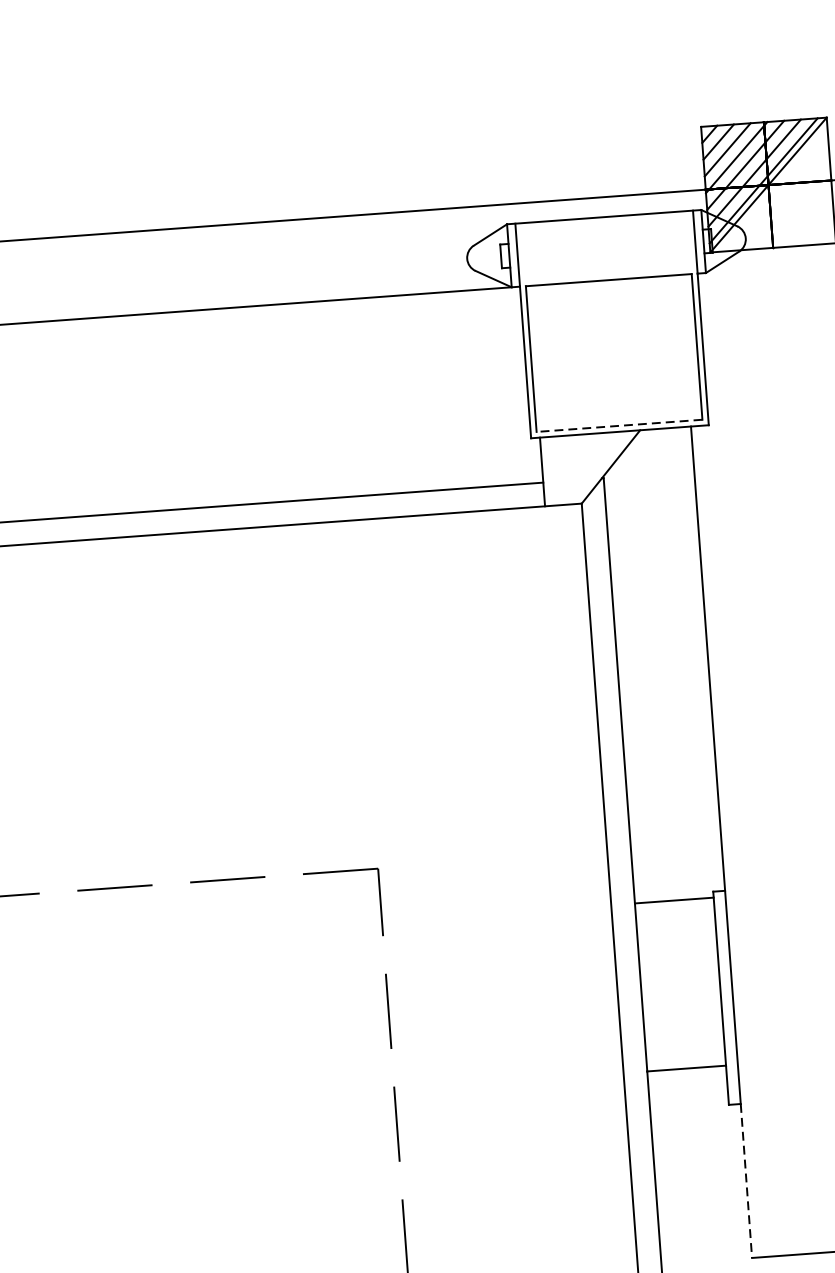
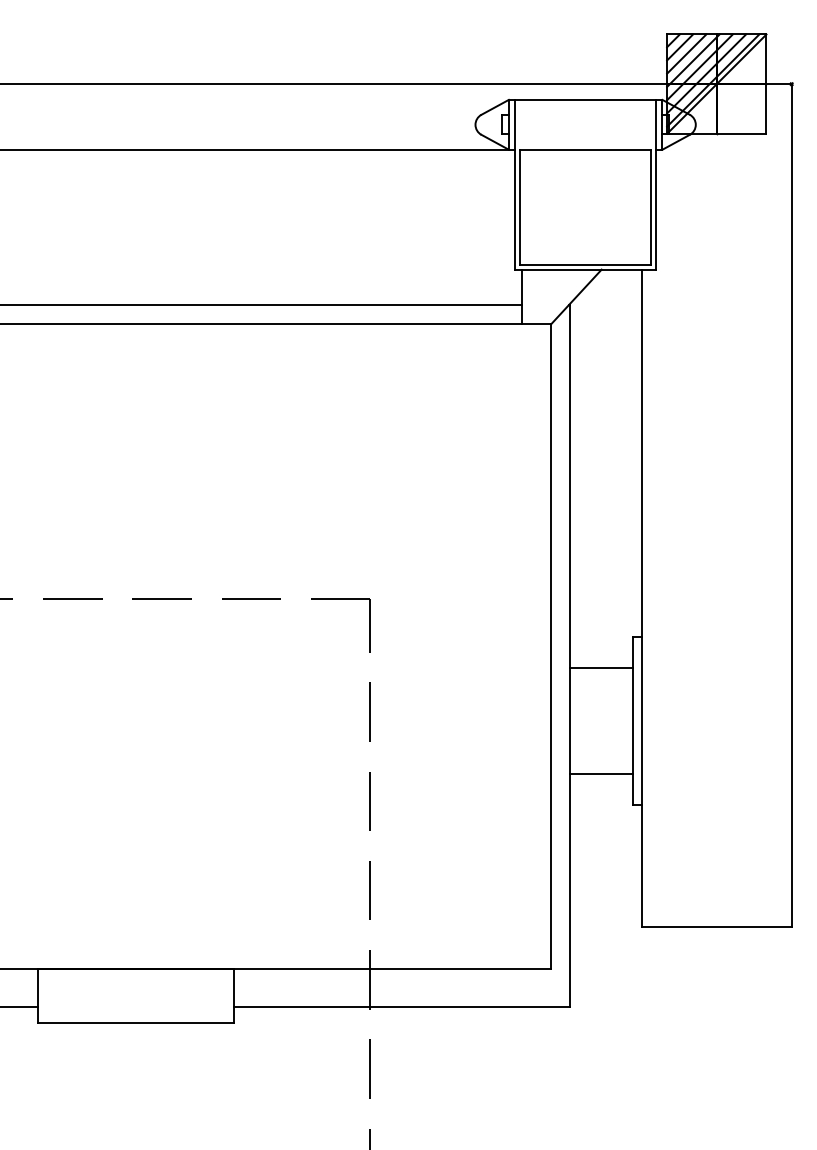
line: (619, 425) -> (585, 264), dashed -> solid
line: (674, 900) -> (601, 667), moved
line: (745, 1181) -> (641, 866), dashed -> solid

